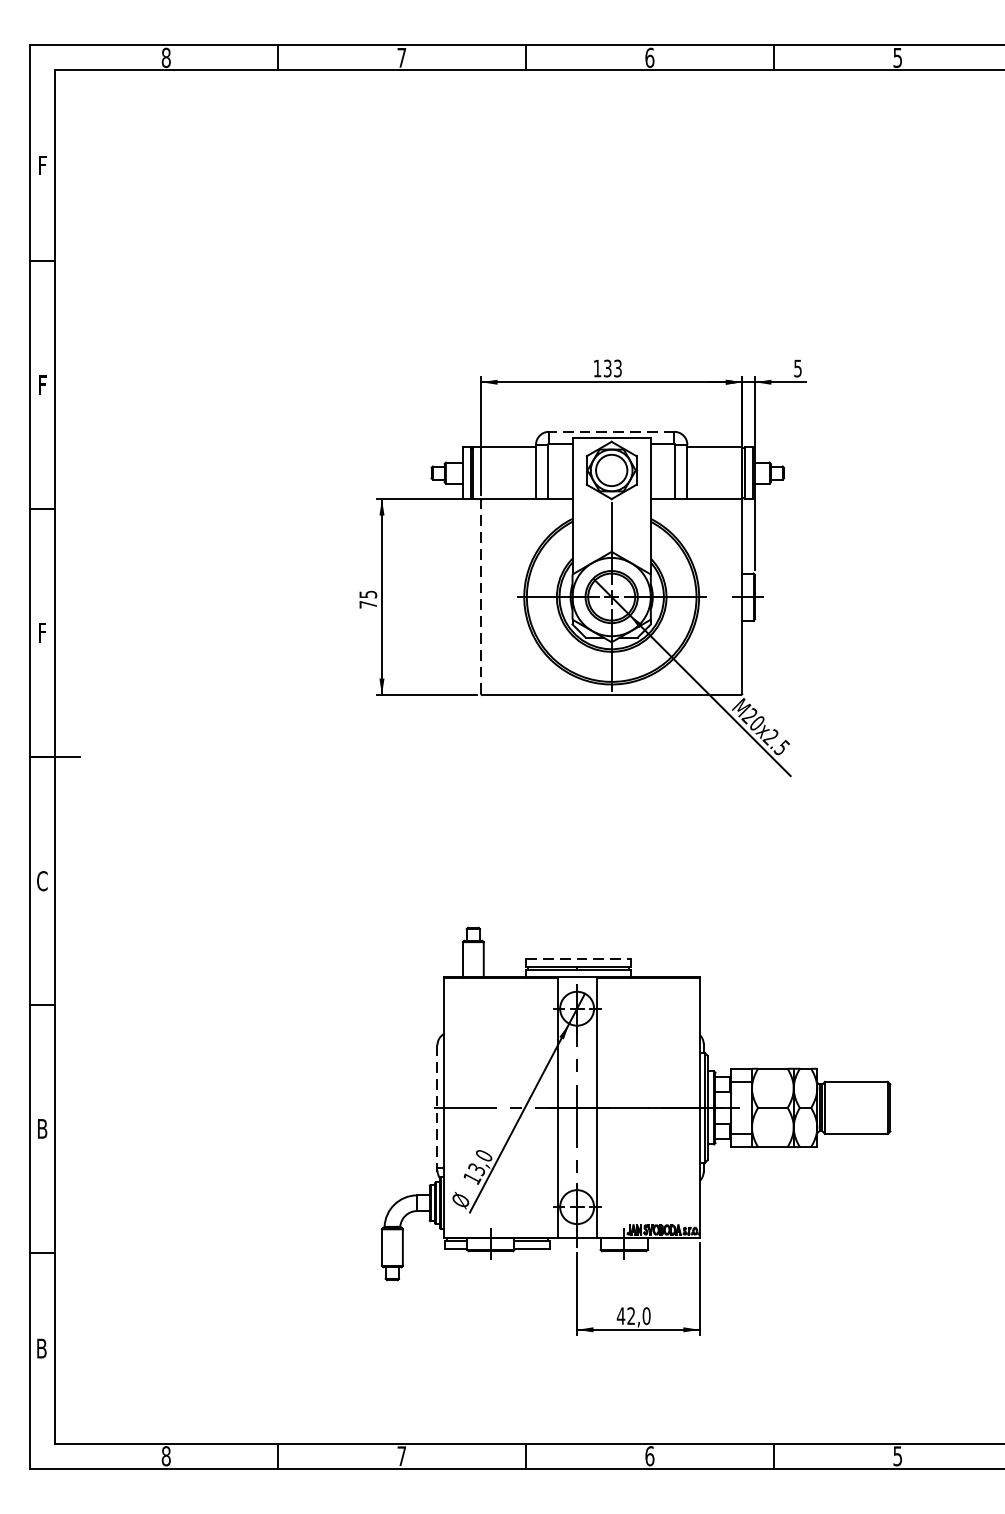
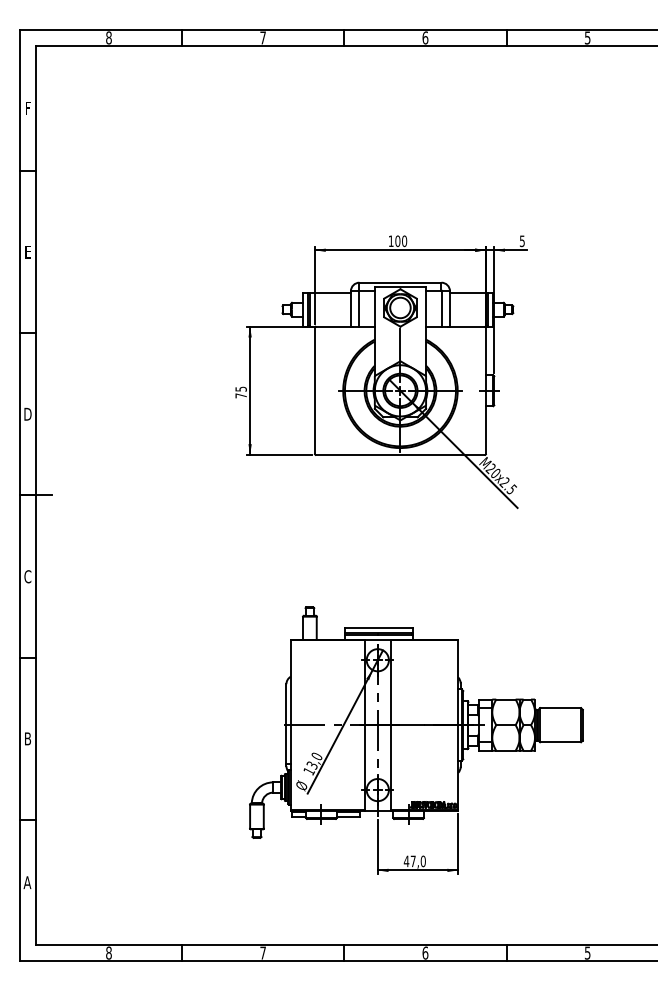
text: (613, 368) -> (401, 241), 133 -> 100
text: (41, 385) -> (27, 252), F -> E
line: (611, 431) -> (400, 282), dashed -> solid
line: (481, 596) -> (315, 390), dashed -> solid
text: (41, 631) -> (27, 413), F -> D
line: (579, 958) -> (379, 627), dashed -> solid
line: (437, 1106) -> (286, 724), dashed -> solid
text: (630, 1316) -> (412, 861), 42,0 -> 47,0
text: (41, 1348) -> (27, 882), B -> A

